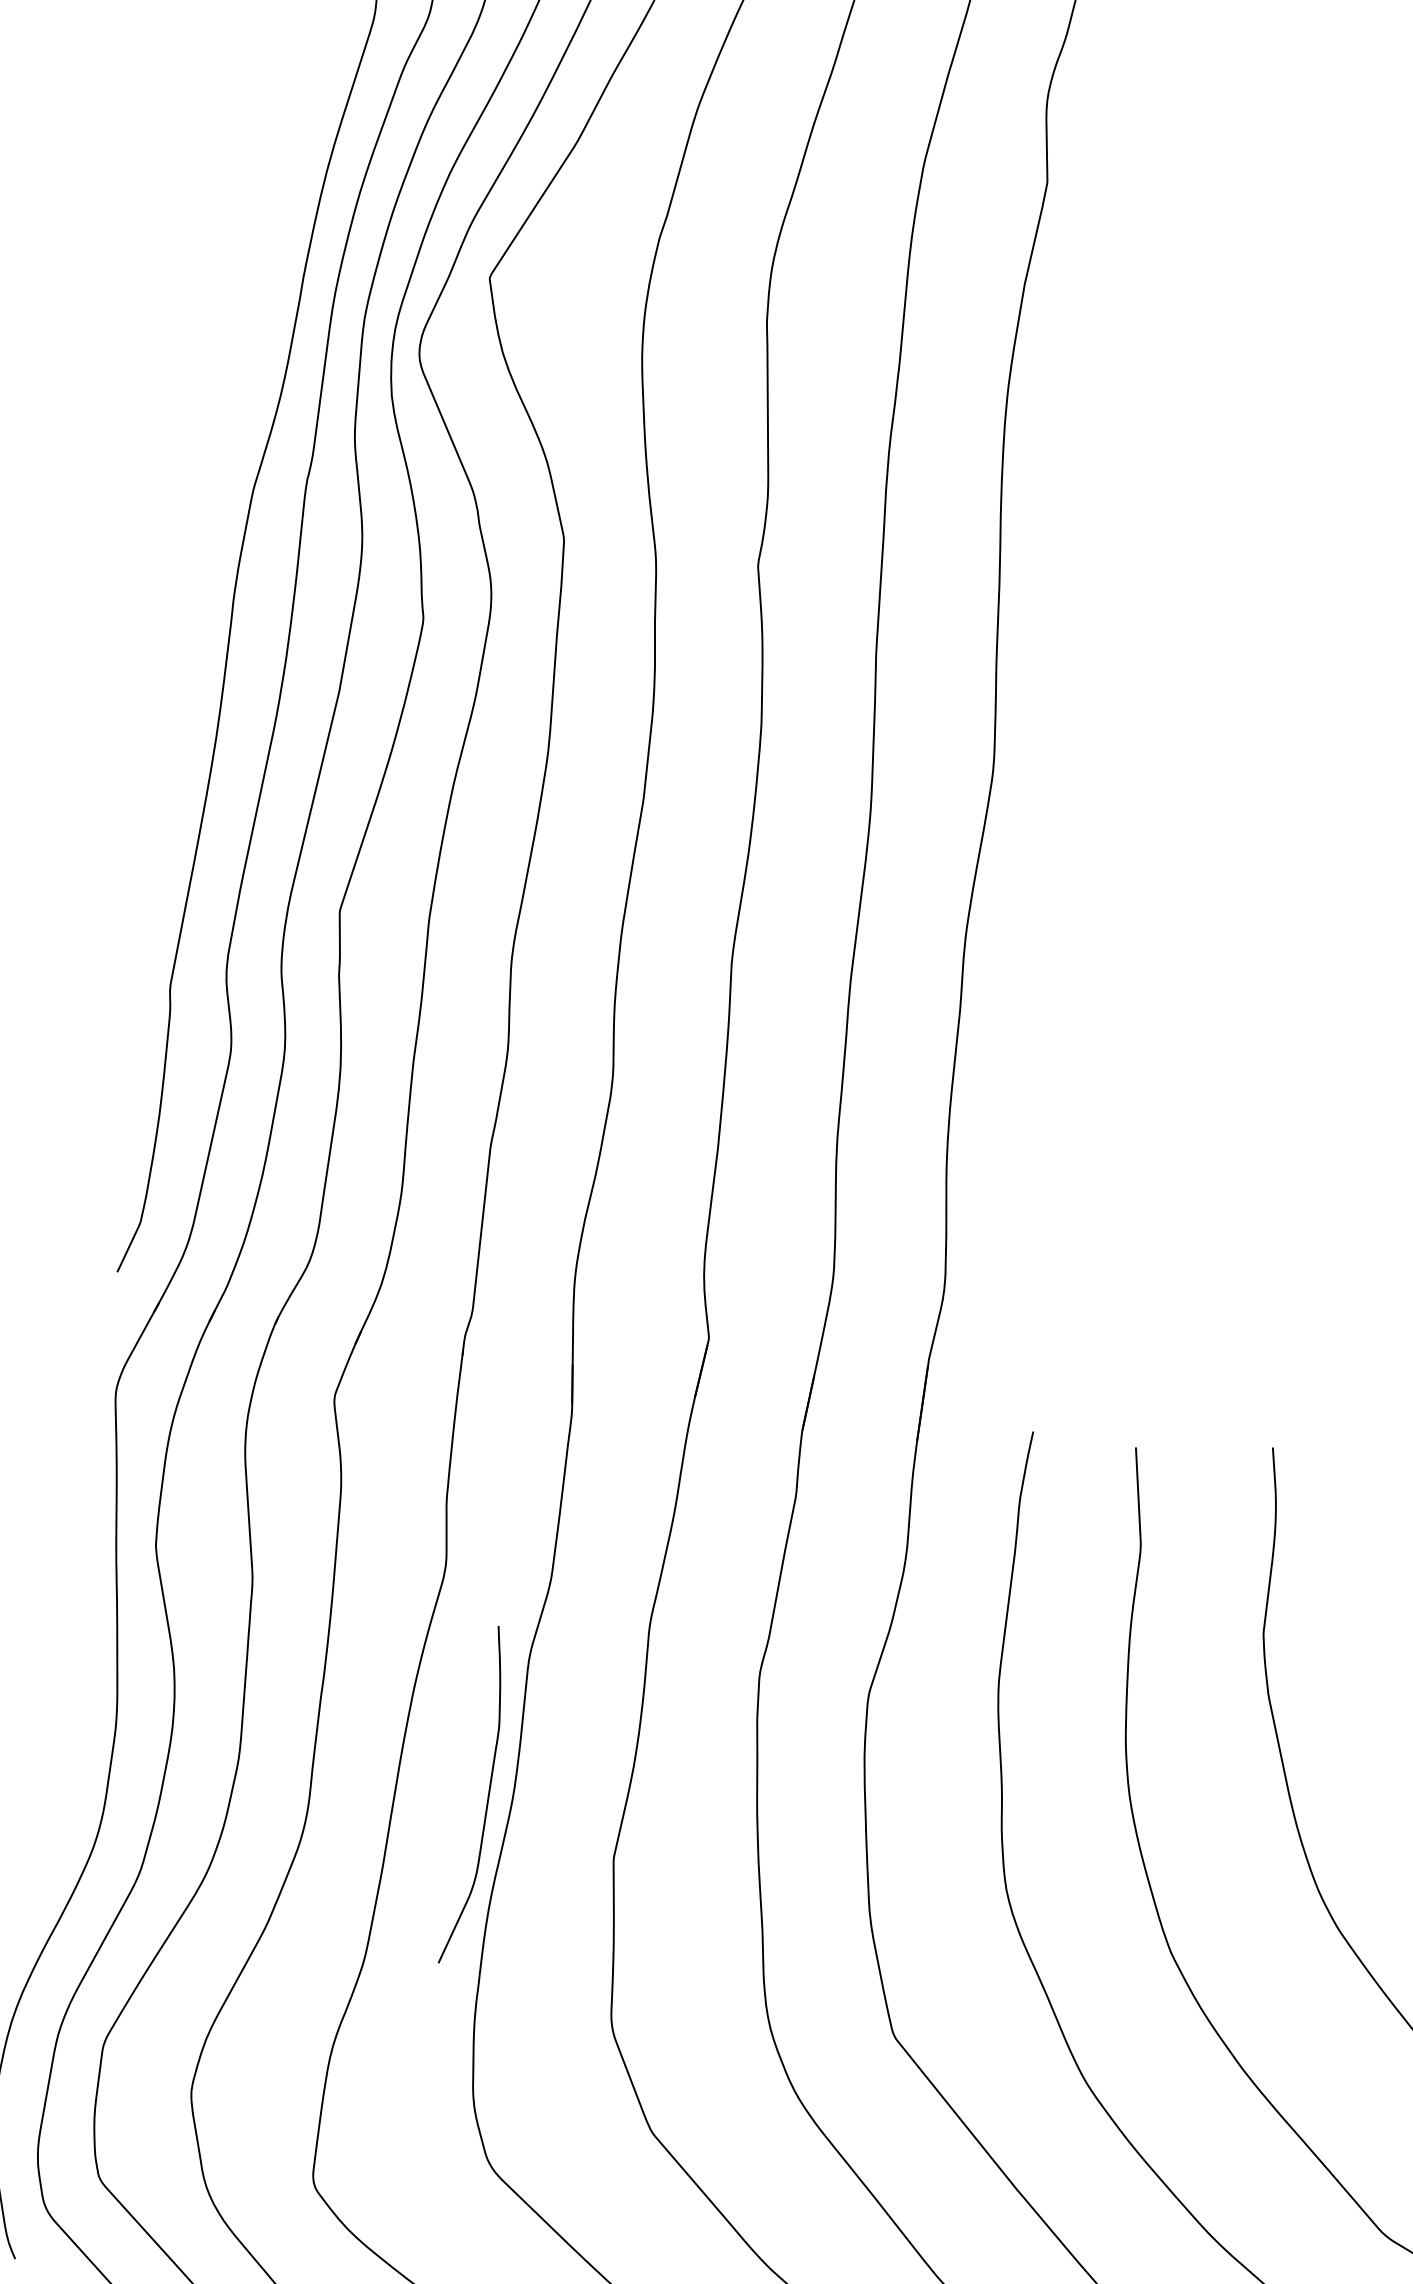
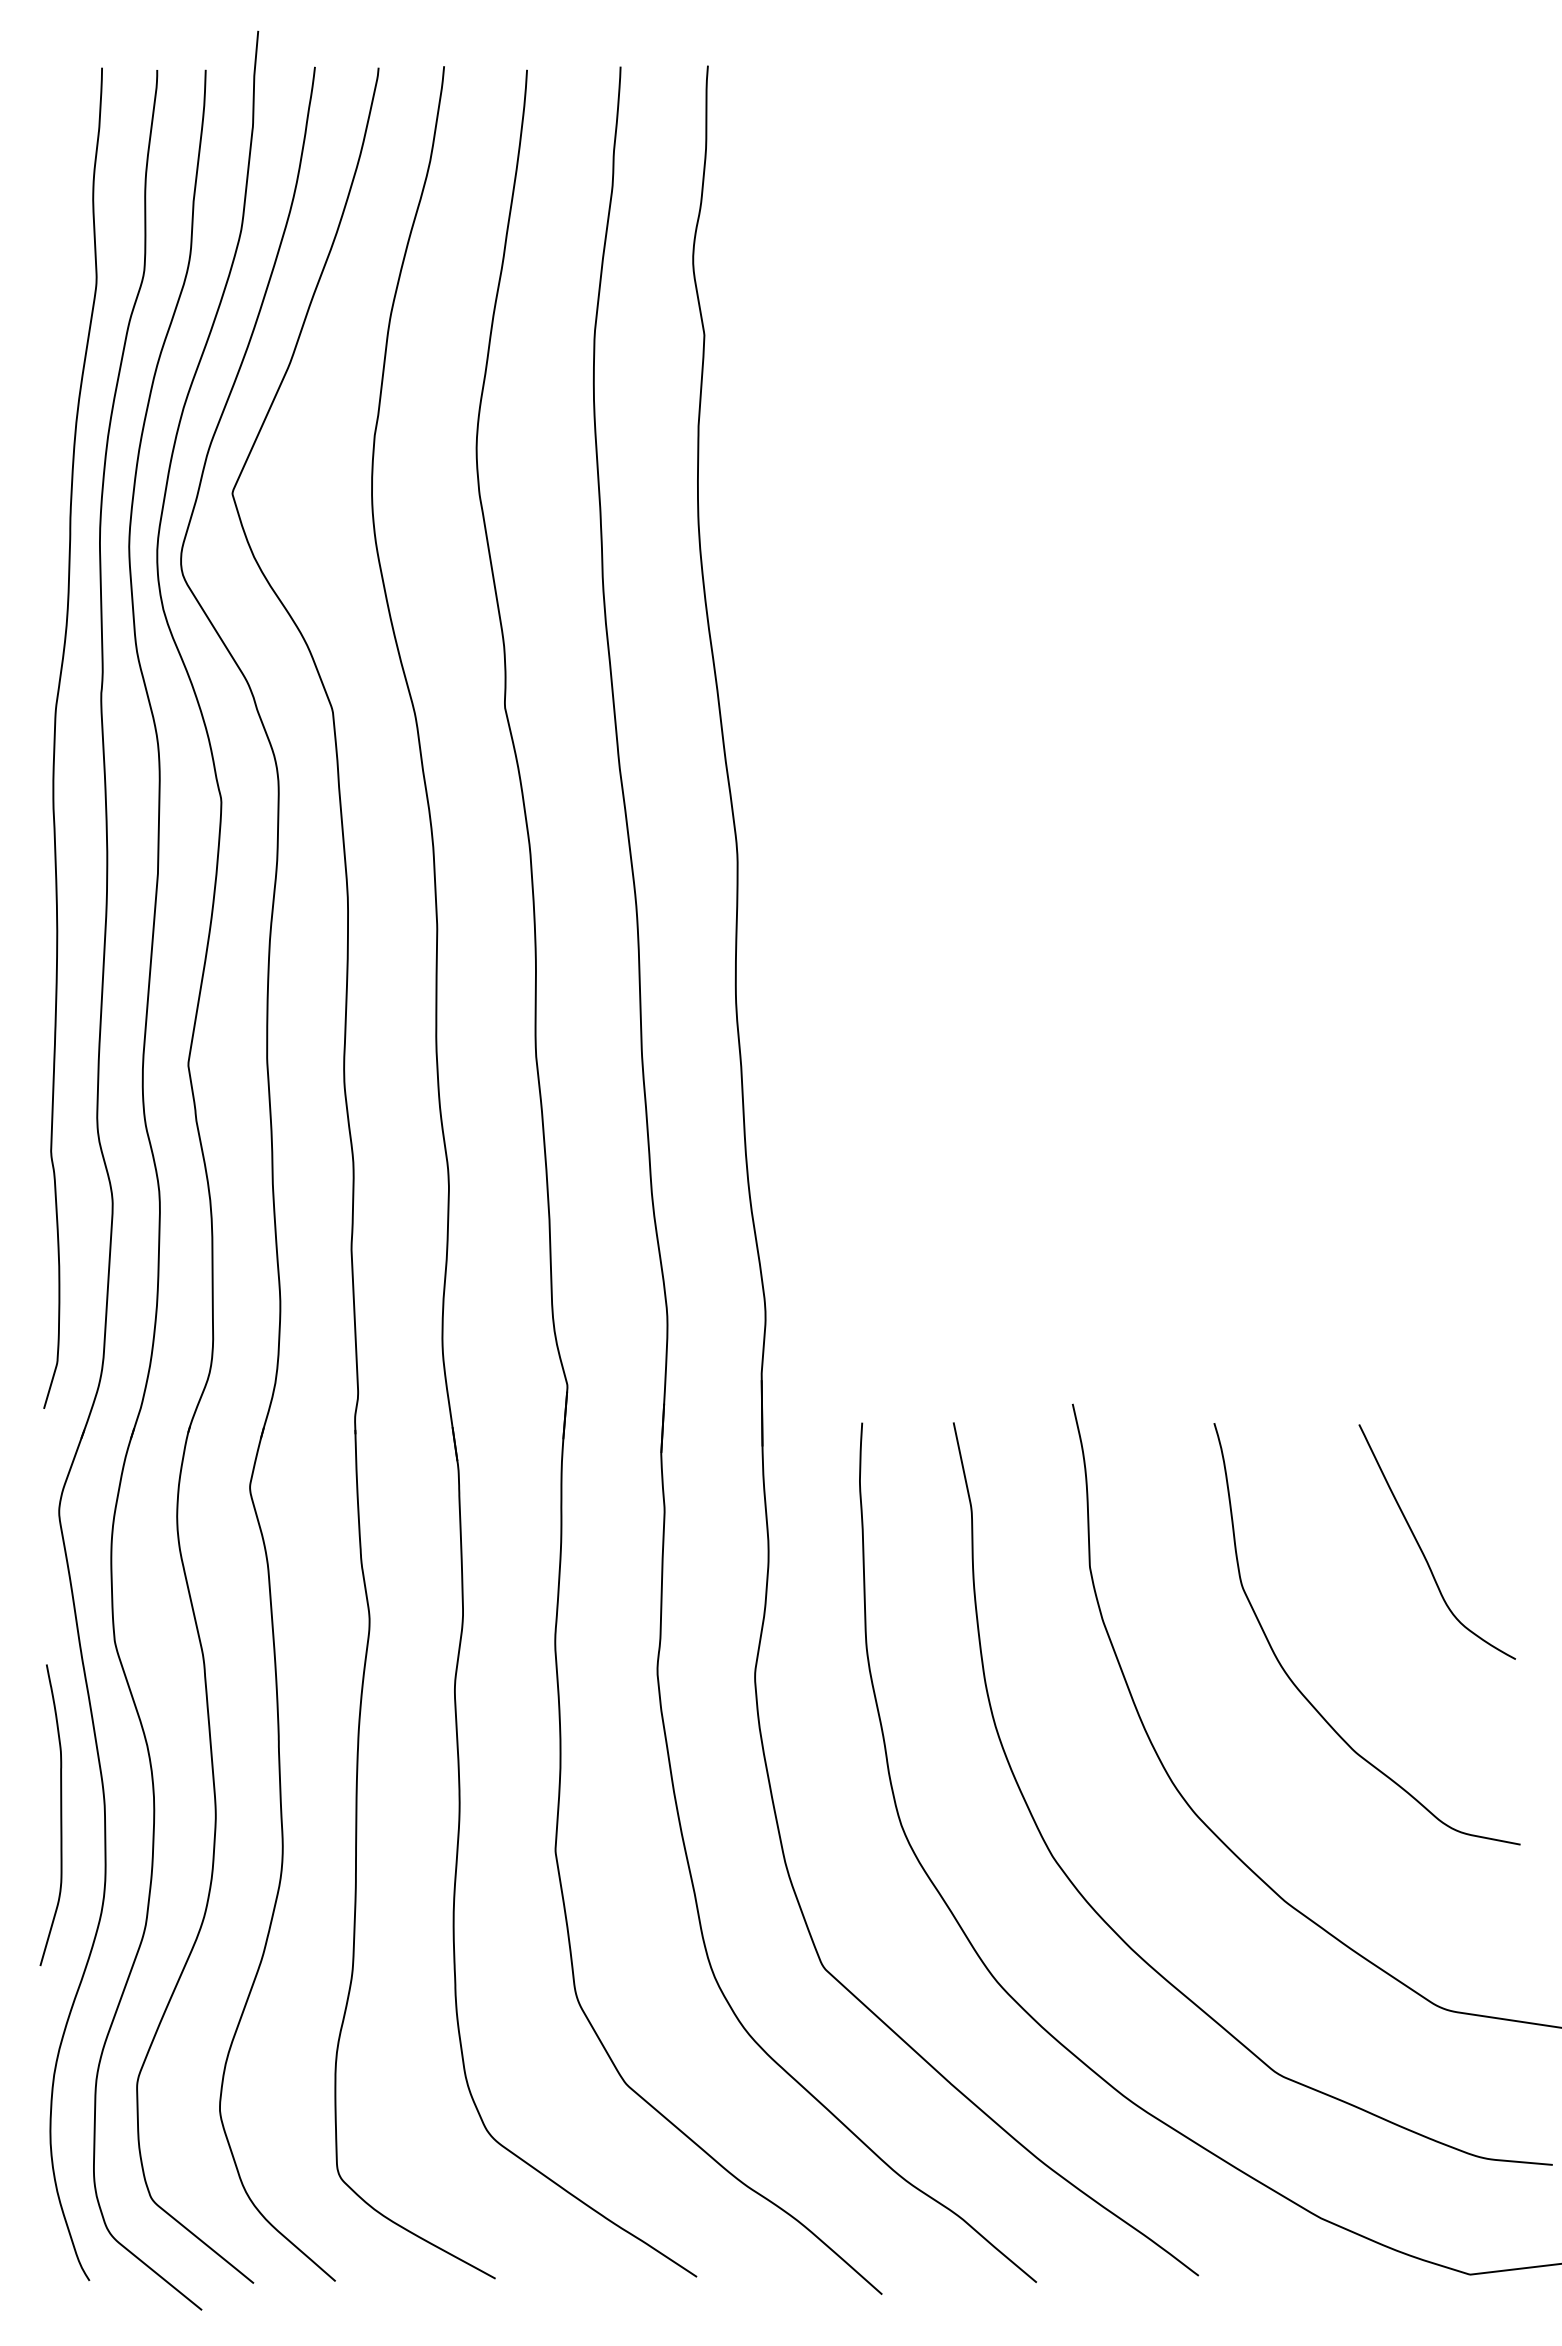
curve: (487, 1797) -> (60, 1815), moved

